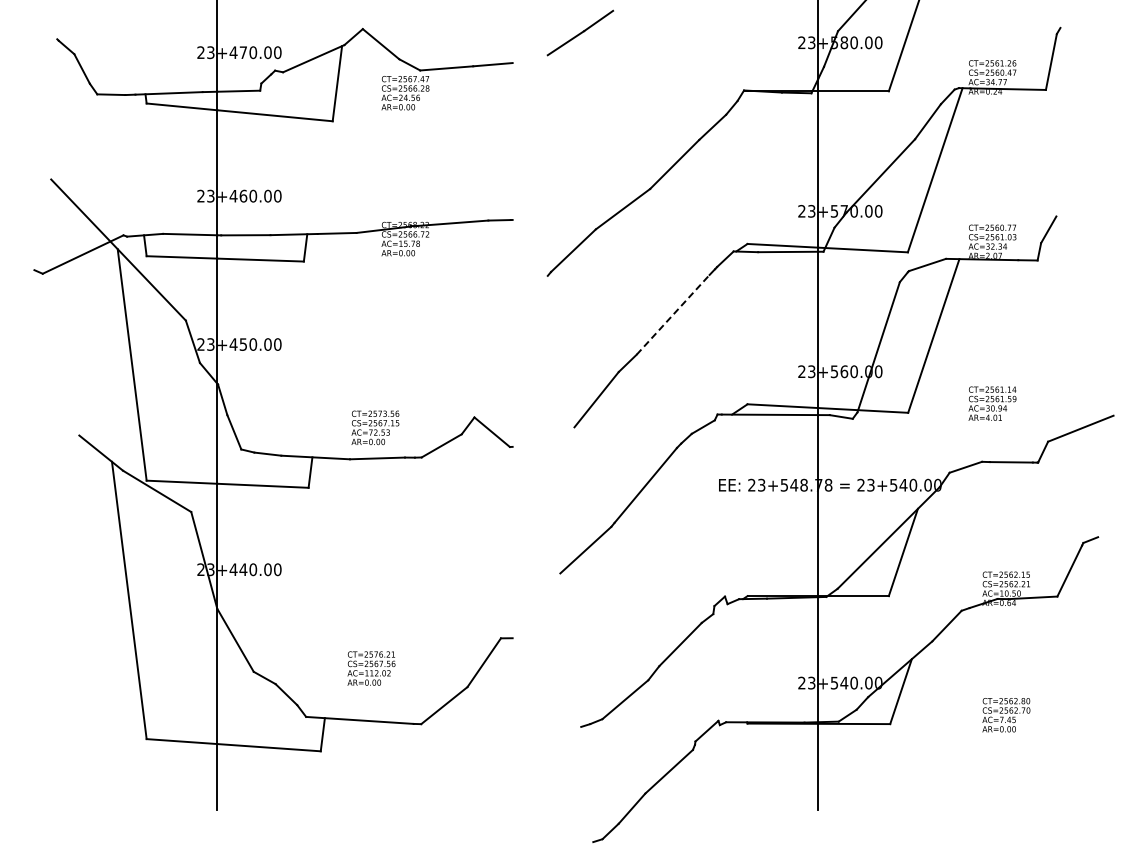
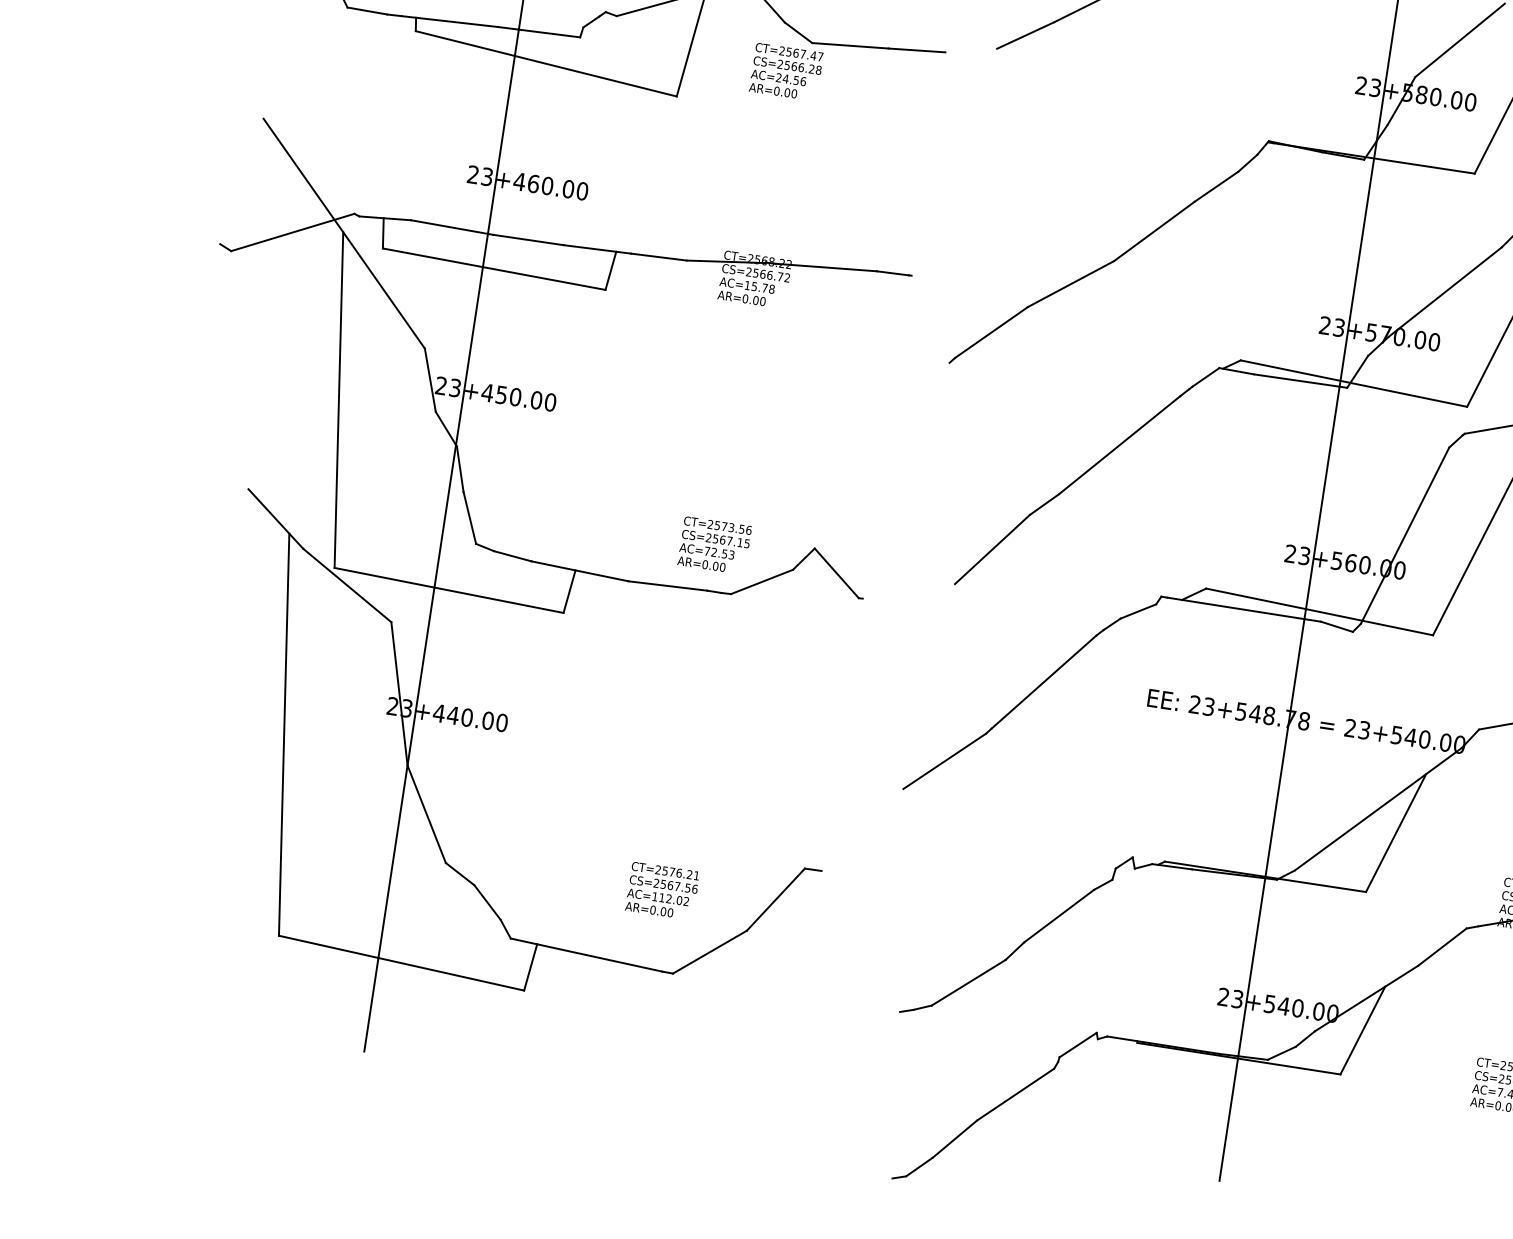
line: (673, 314) -> (1120, 444), dashed -> solid
text: (375, 427) -> (714, 545), moved
text: (371, 668) -> (662, 890), moved

